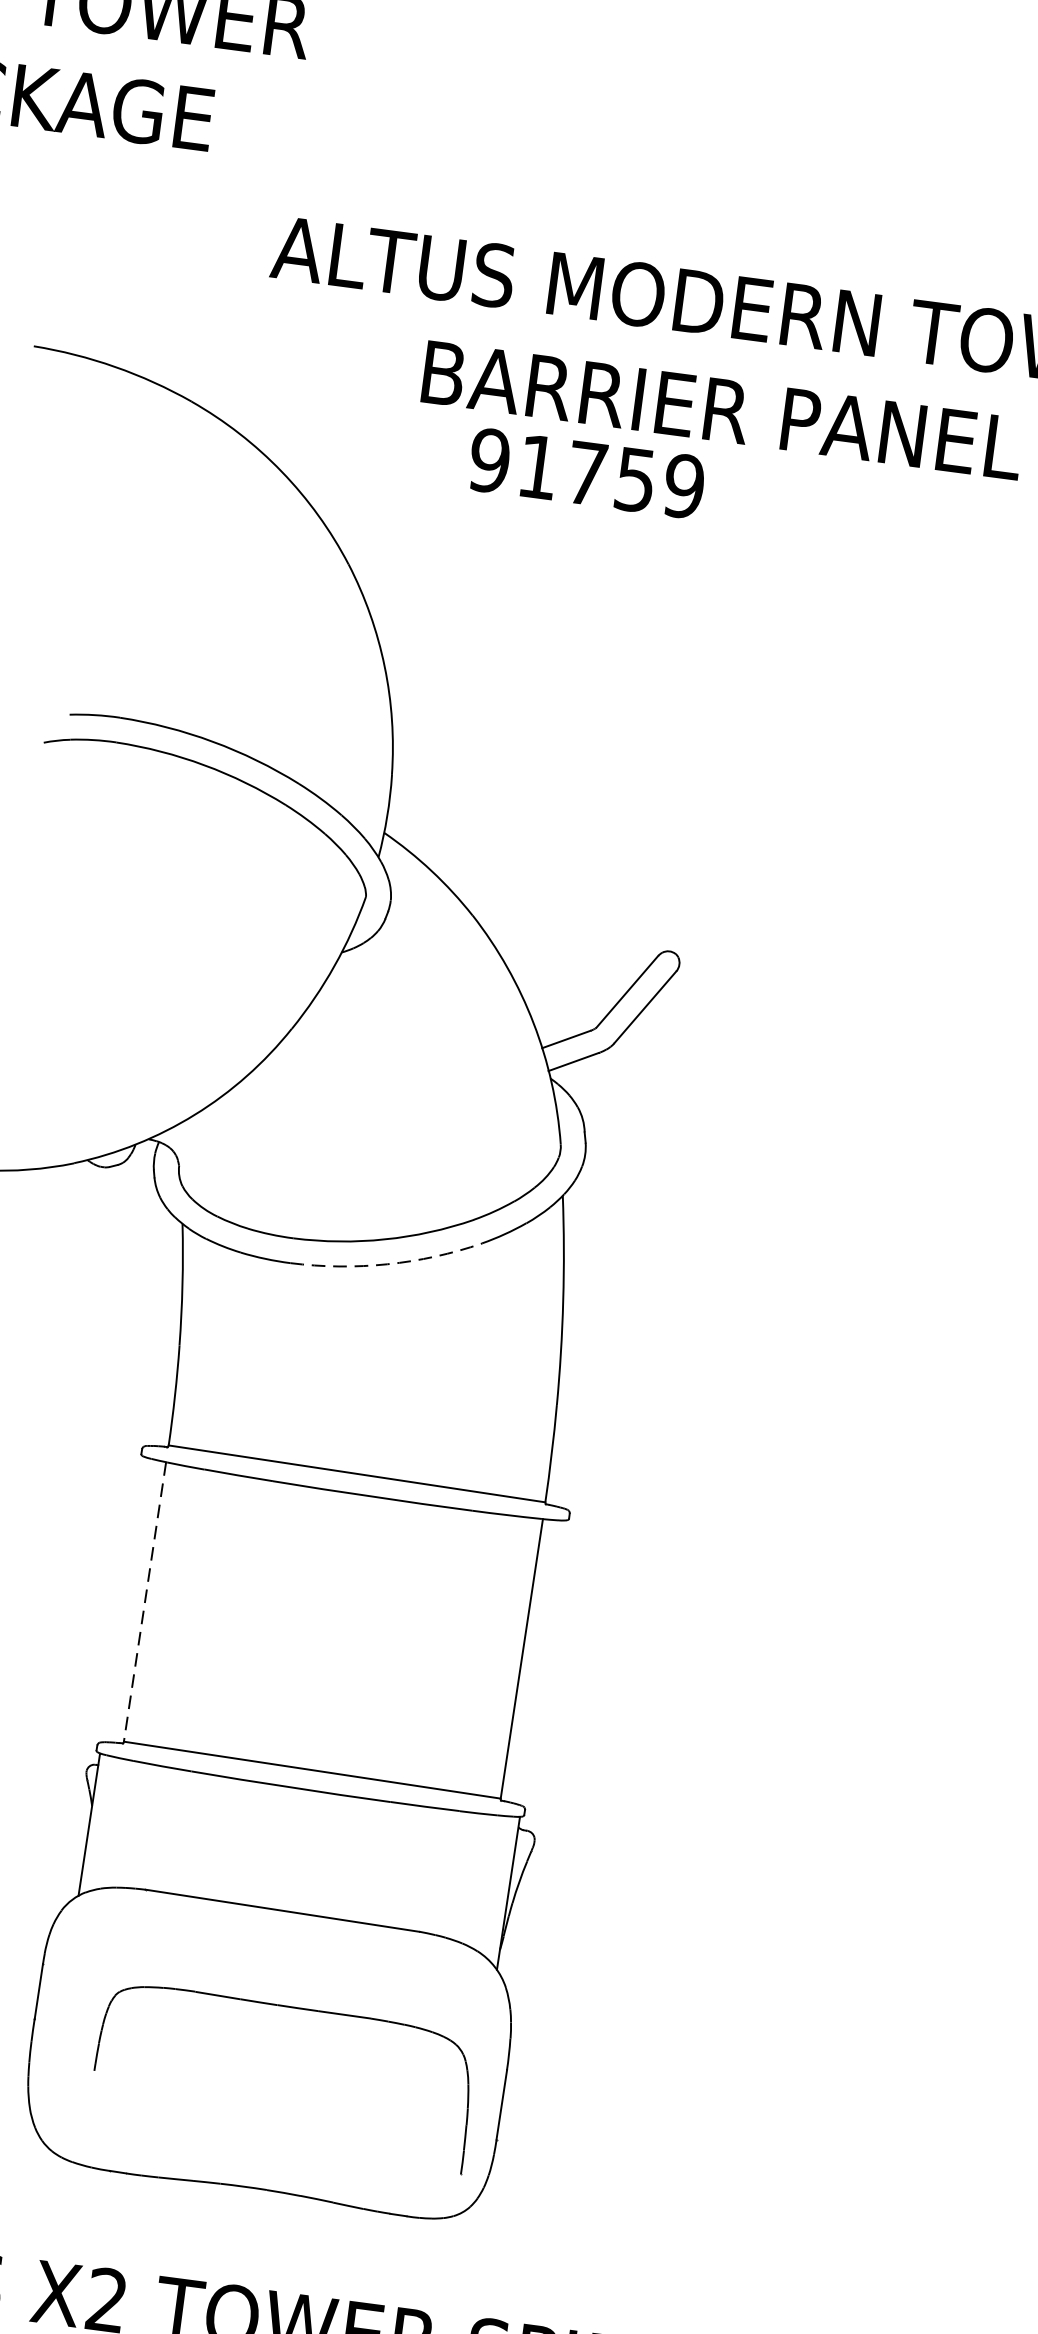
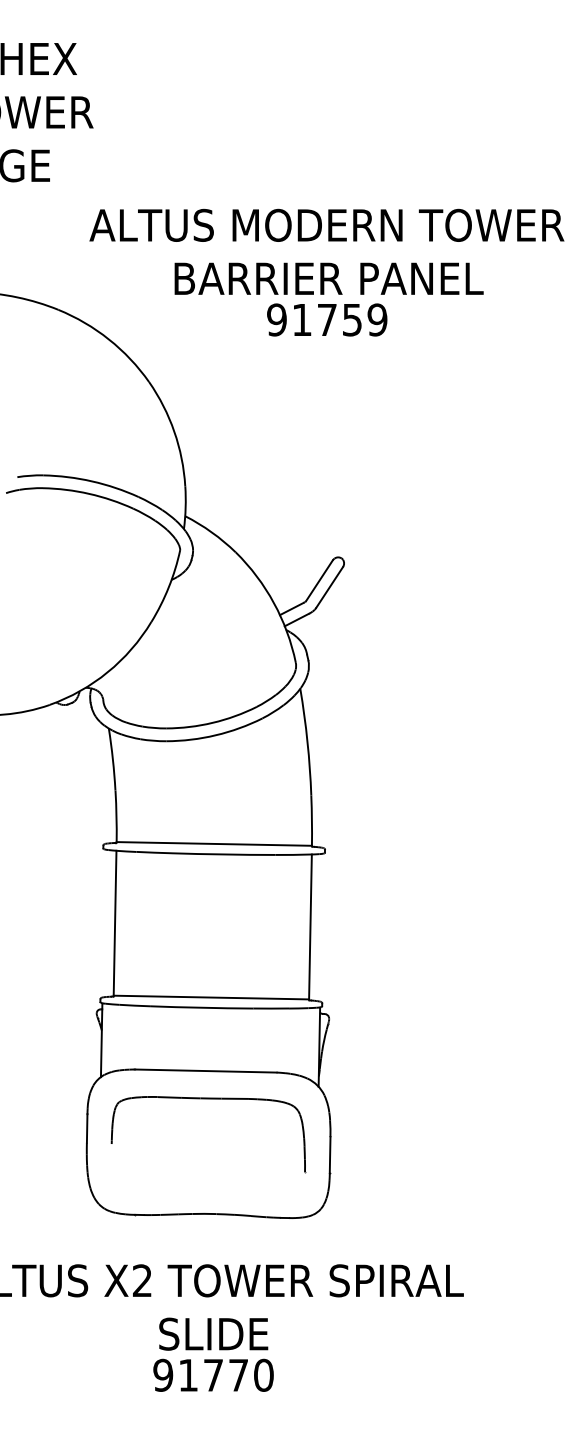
text: (587, 472) -> (327, 319), moved
arc: (386, 1264) -> (215, 735), dashed -> solid
line: (145, 1602) -> (115, 923), dashed -> solid
part: (292, 2009) -> (208, 1099), moved

